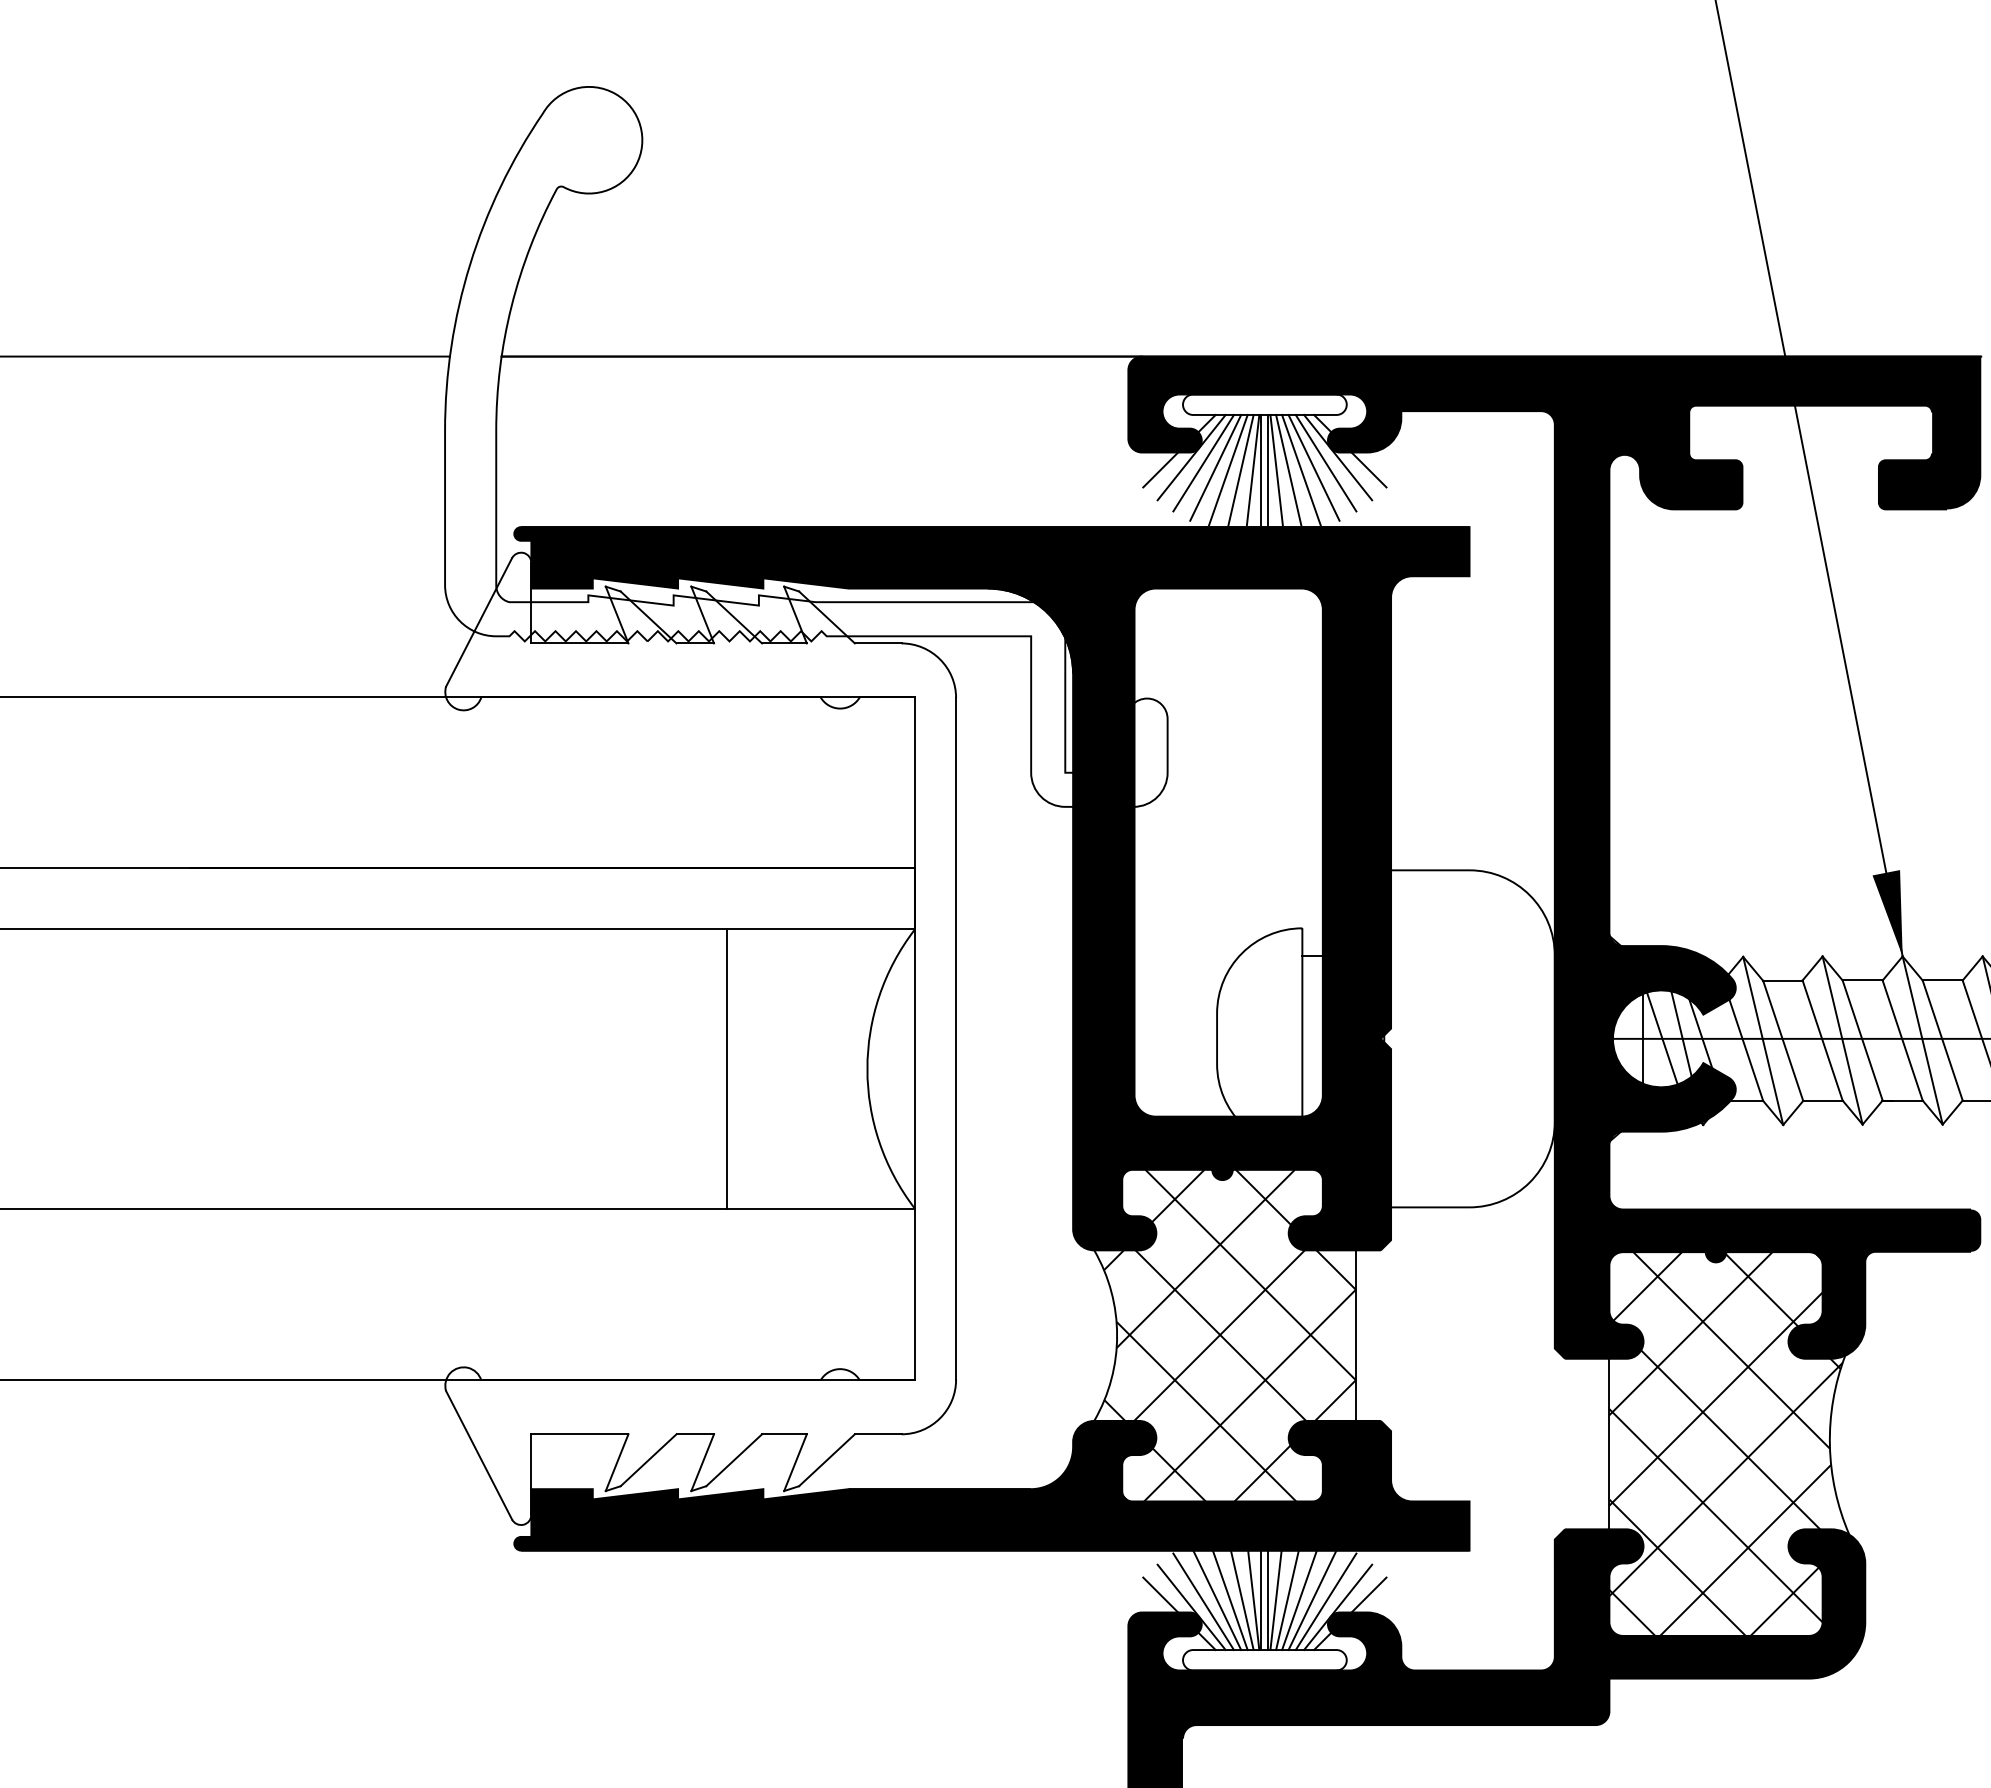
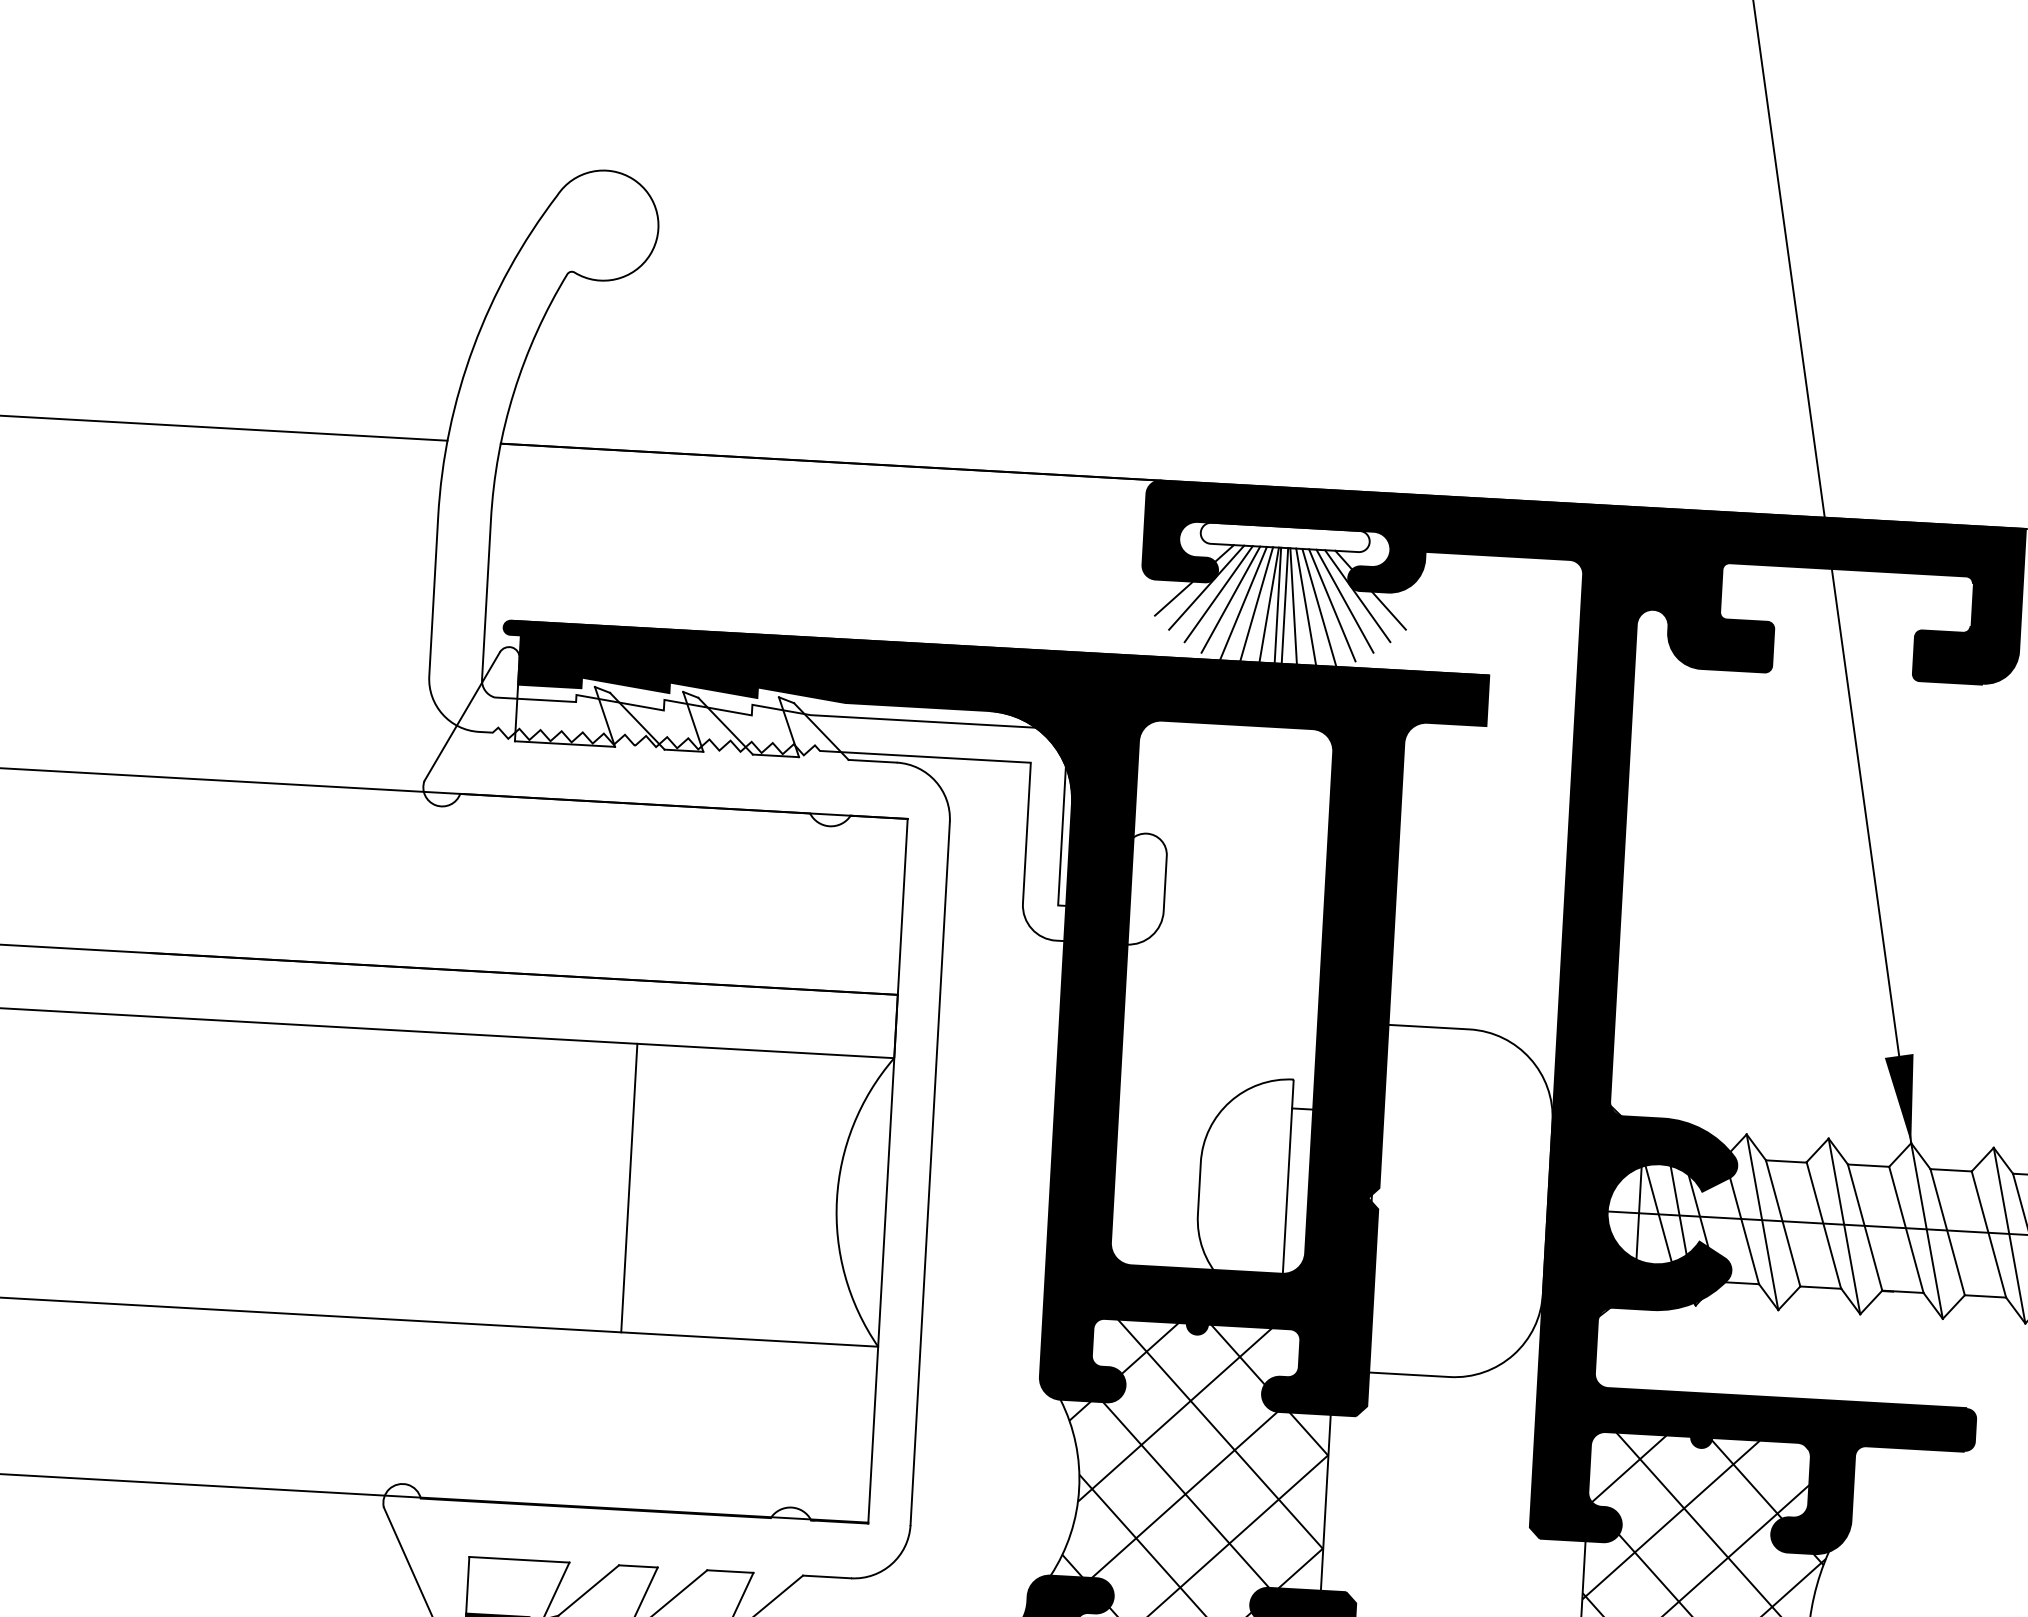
line: (727, 1068) -> (629, 1187), moved

